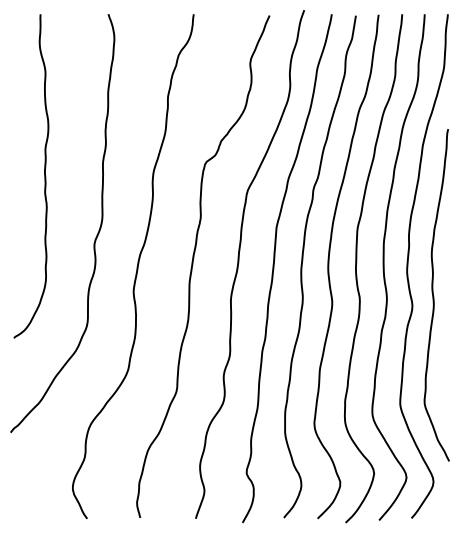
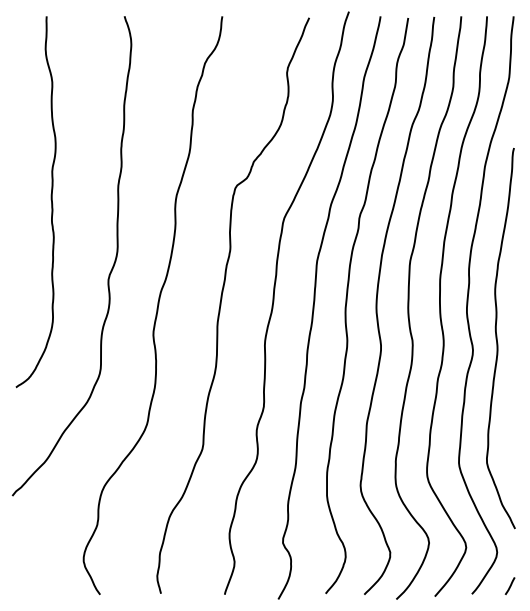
line: (444, 510) -> (509, 585), added

